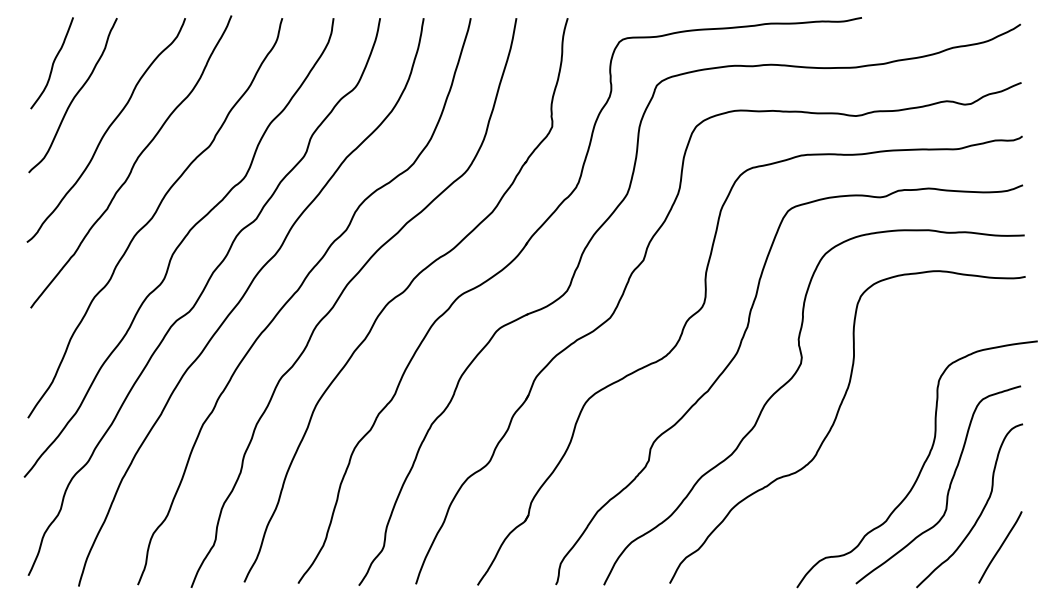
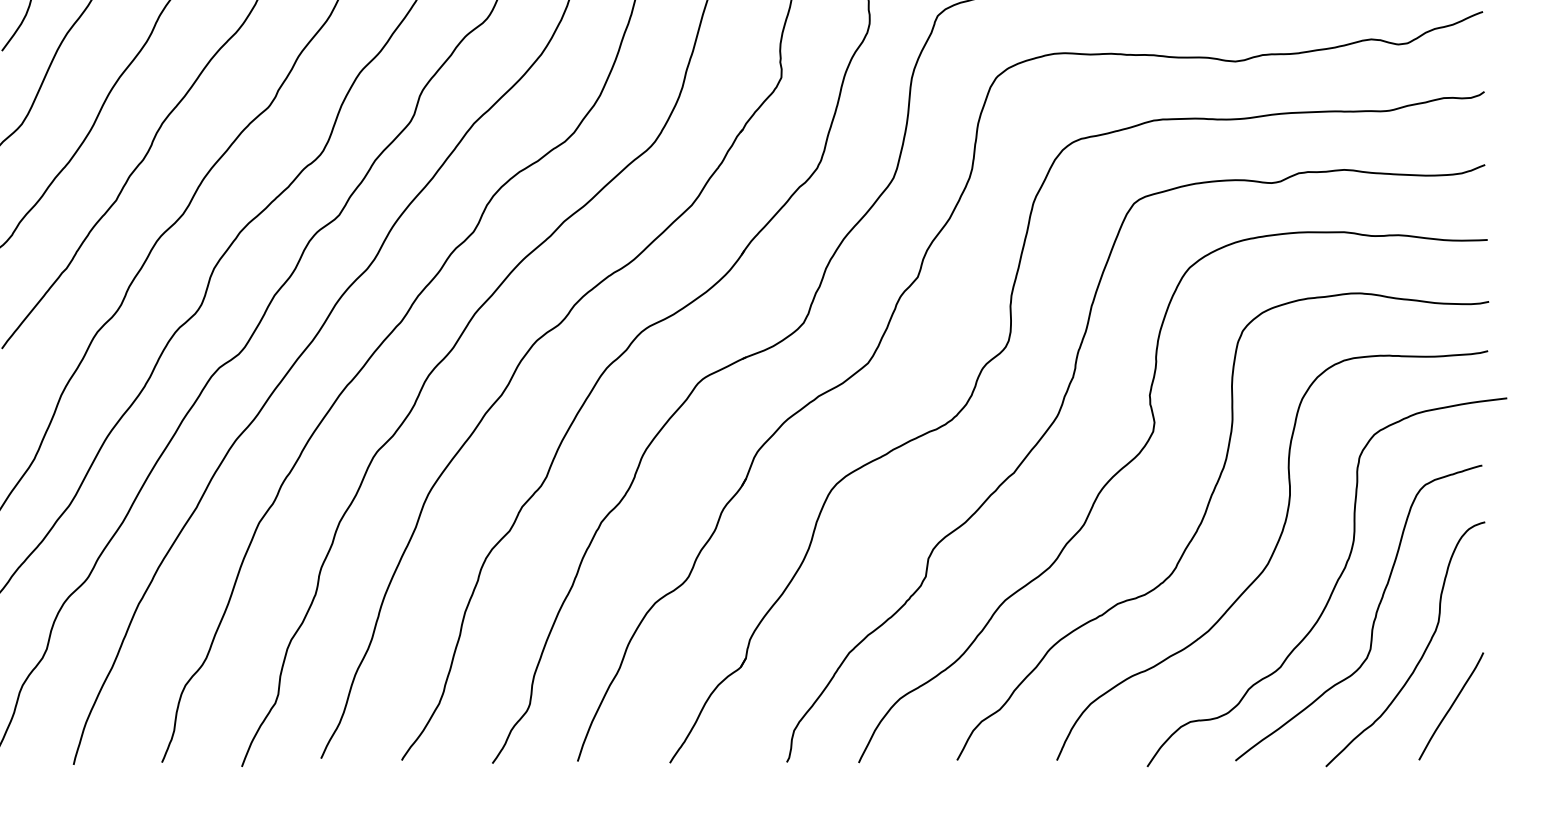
curve: (880, 446) -> (1272, 555), added

